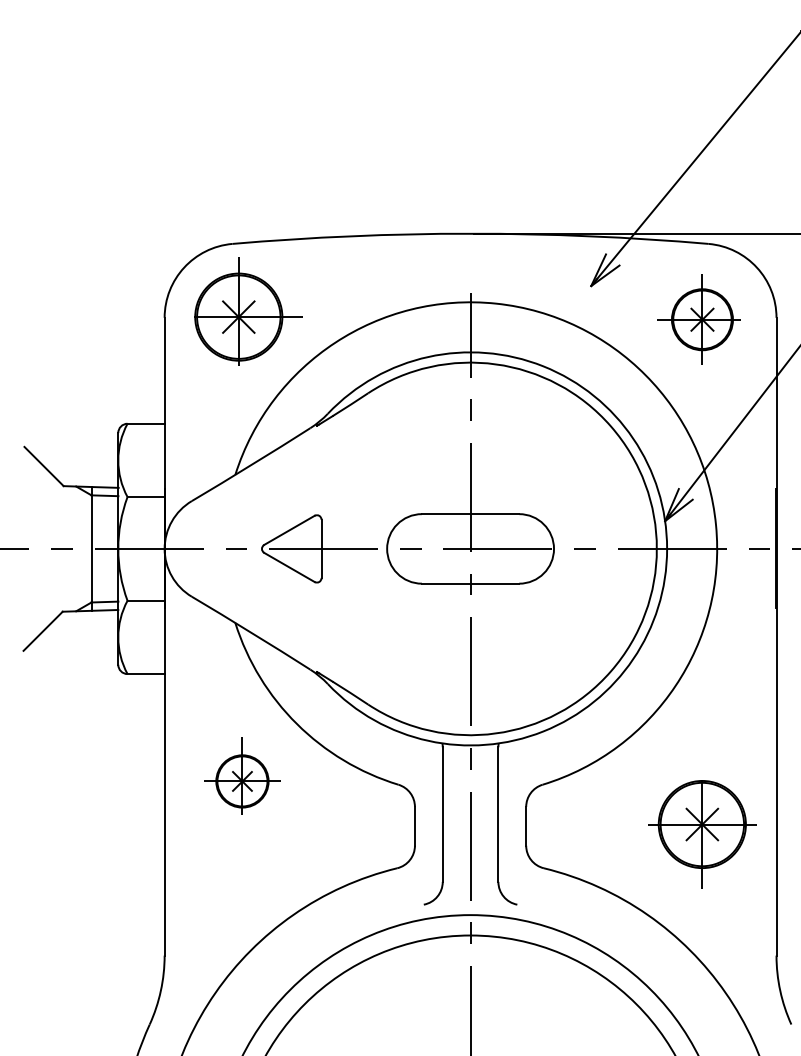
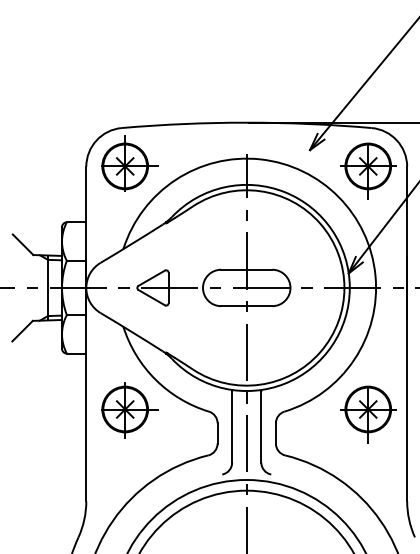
part: (702, 324) -> (368, 170), size x1.43
part: (246, 782) -> (129, 410), size x1.67
part: (702, 834) -> (368, 414), moved

